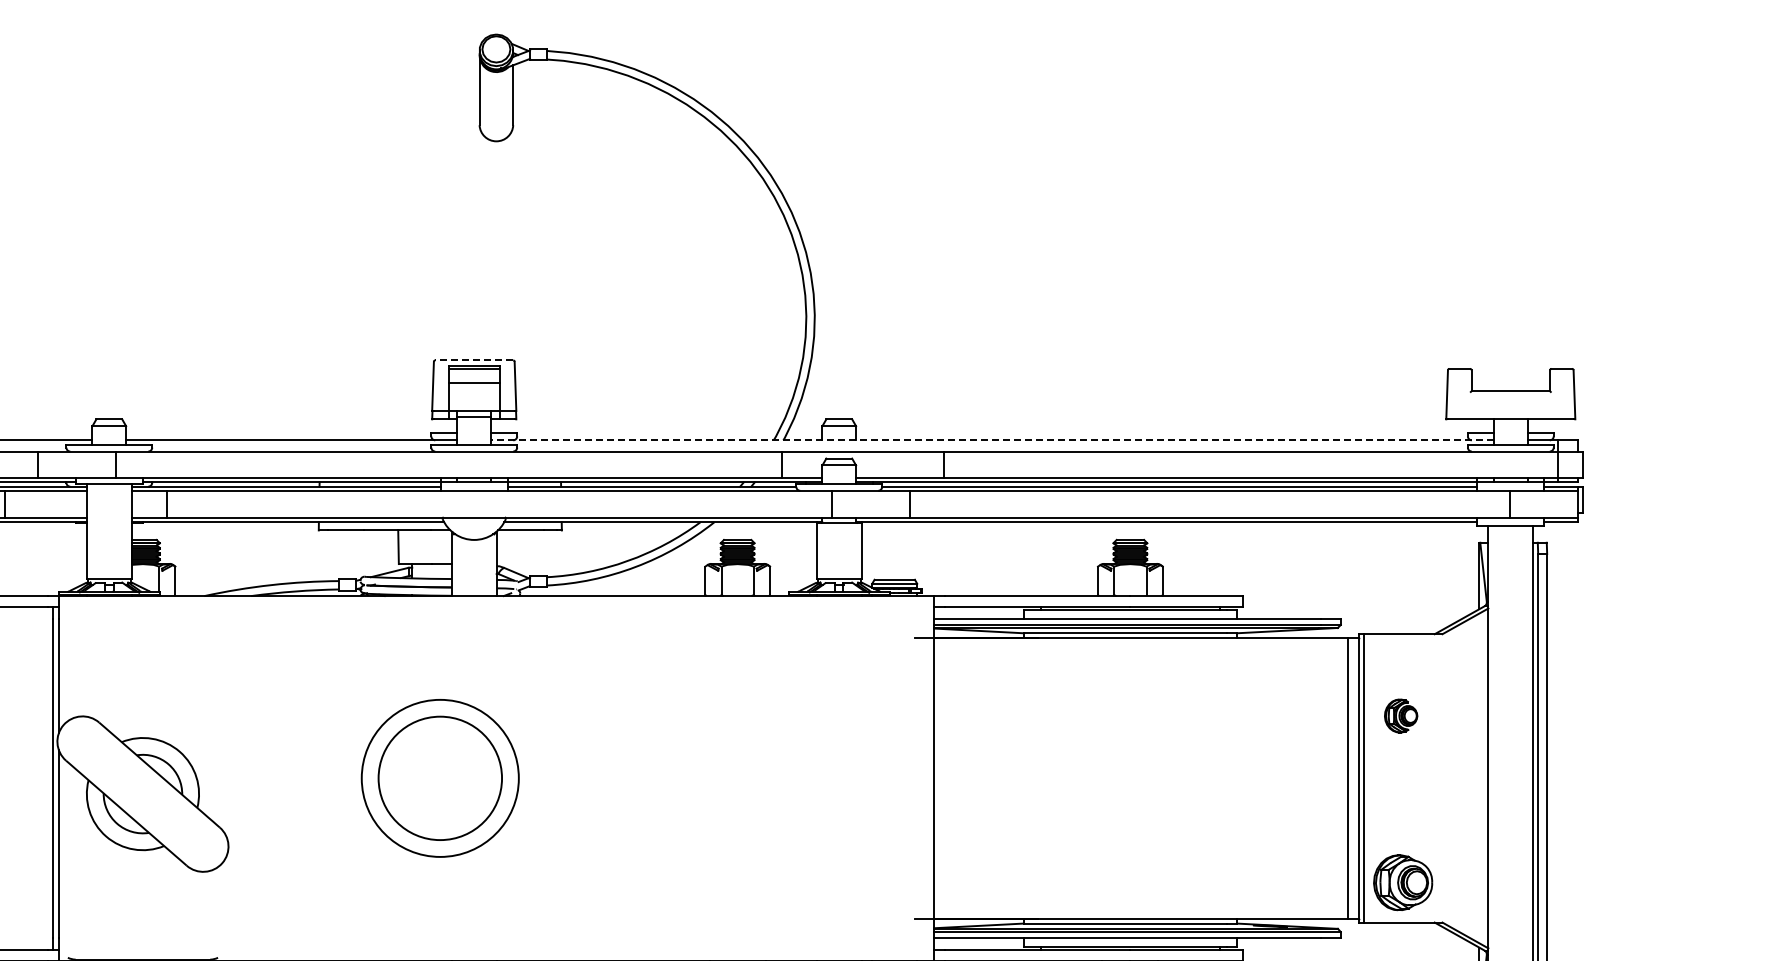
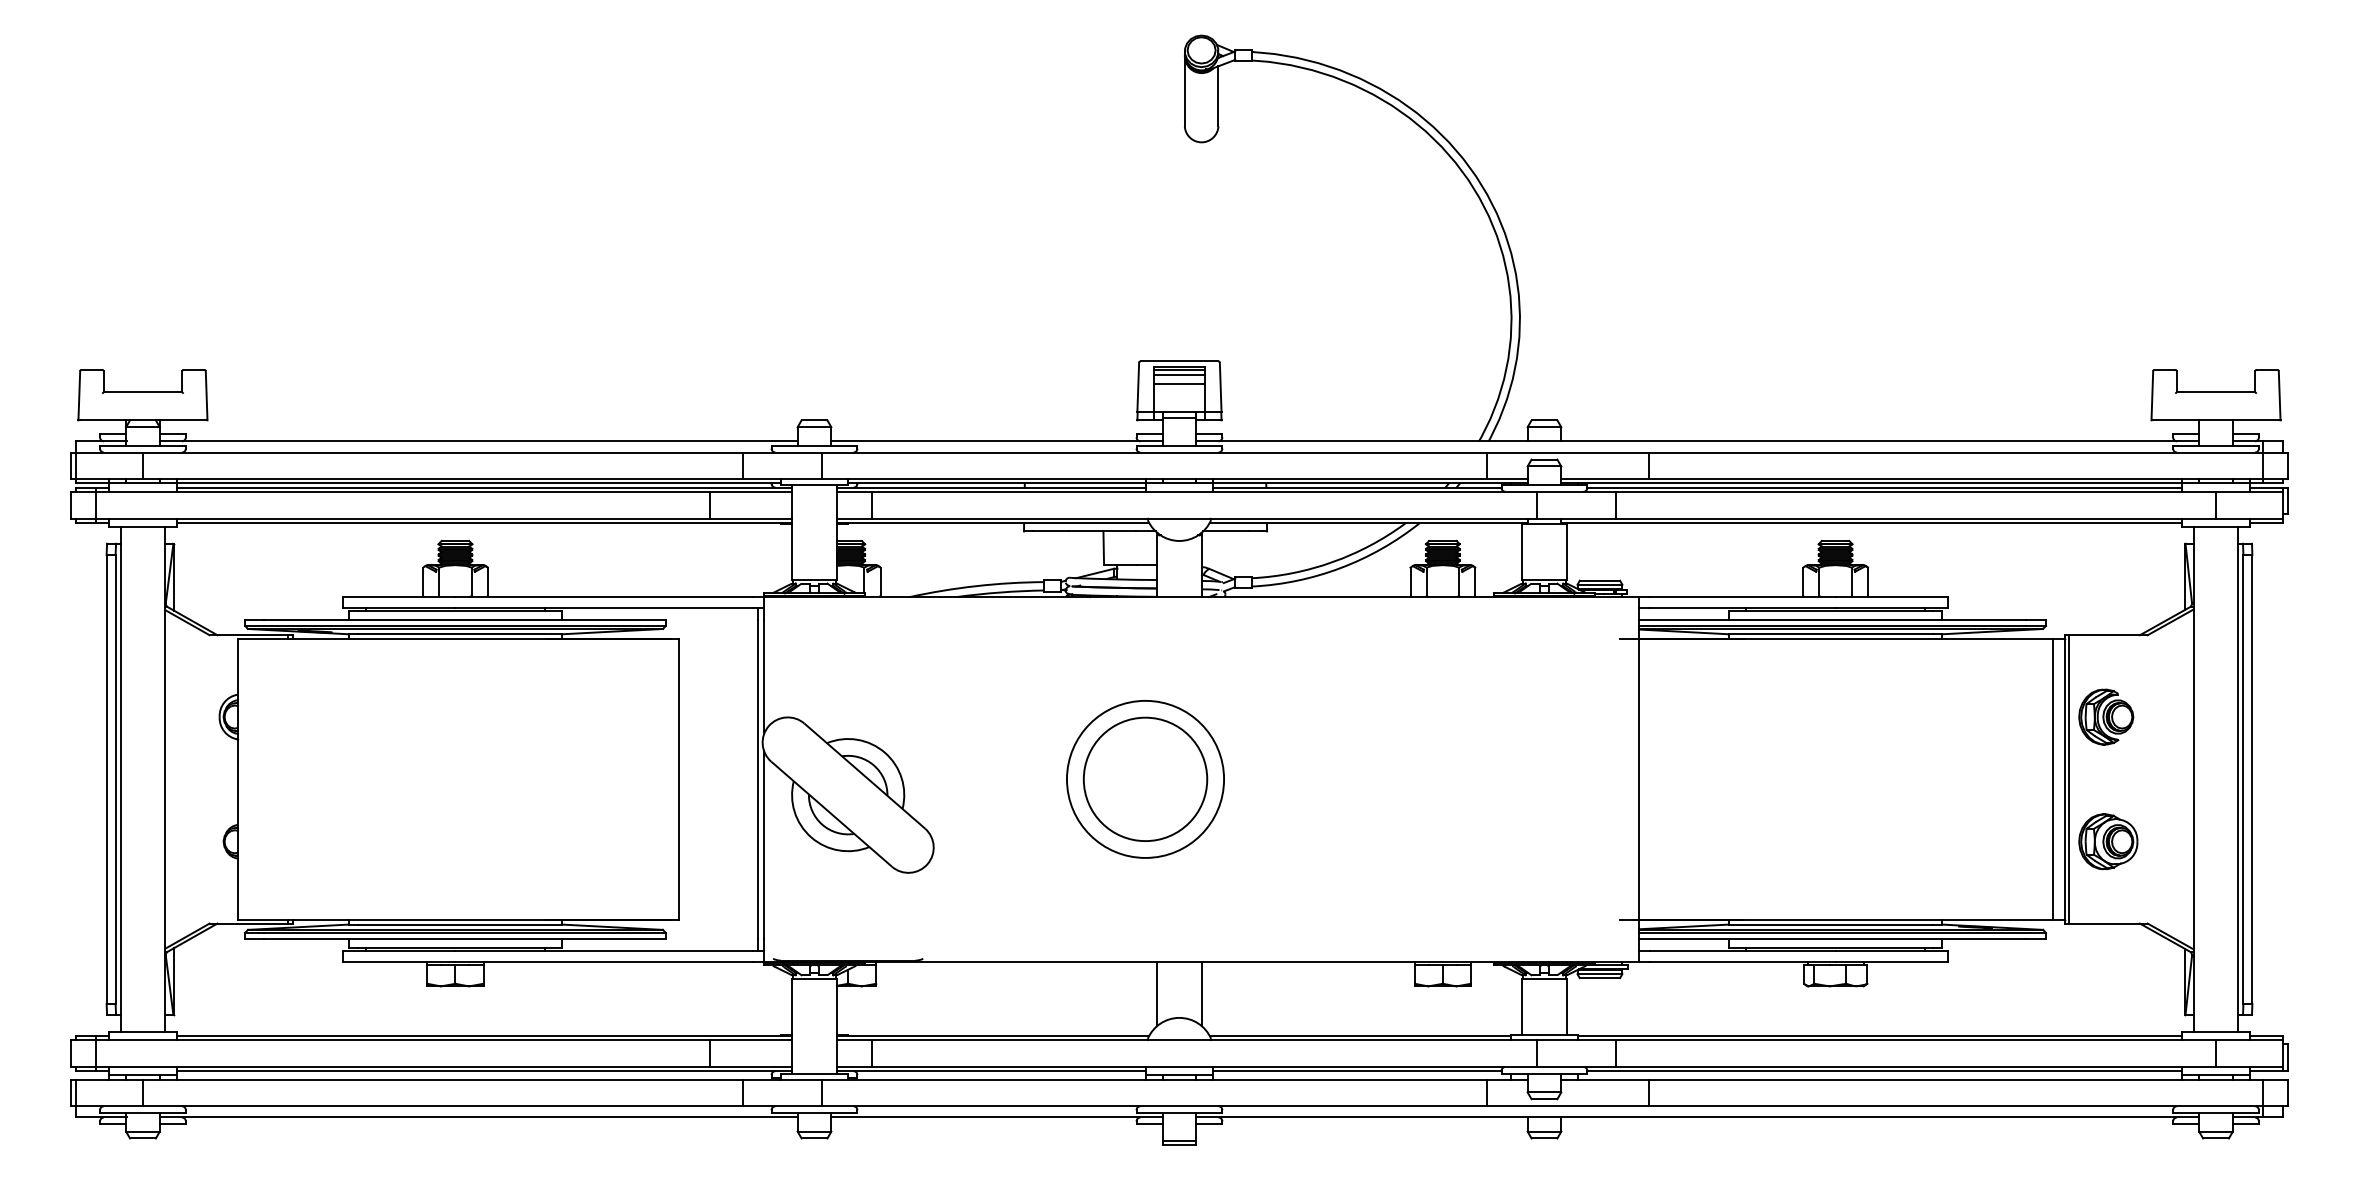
line: (474, 360) -> (1179, 361), dashed -> solid
line: (474, 374) -> (1179, 375), added
line: (992, 440) -> (1697, 441), dashed -> solid
part: (1401, 715) -> (2106, 716), size x1.67
part: (1403, 882) -> (2108, 841), moved

